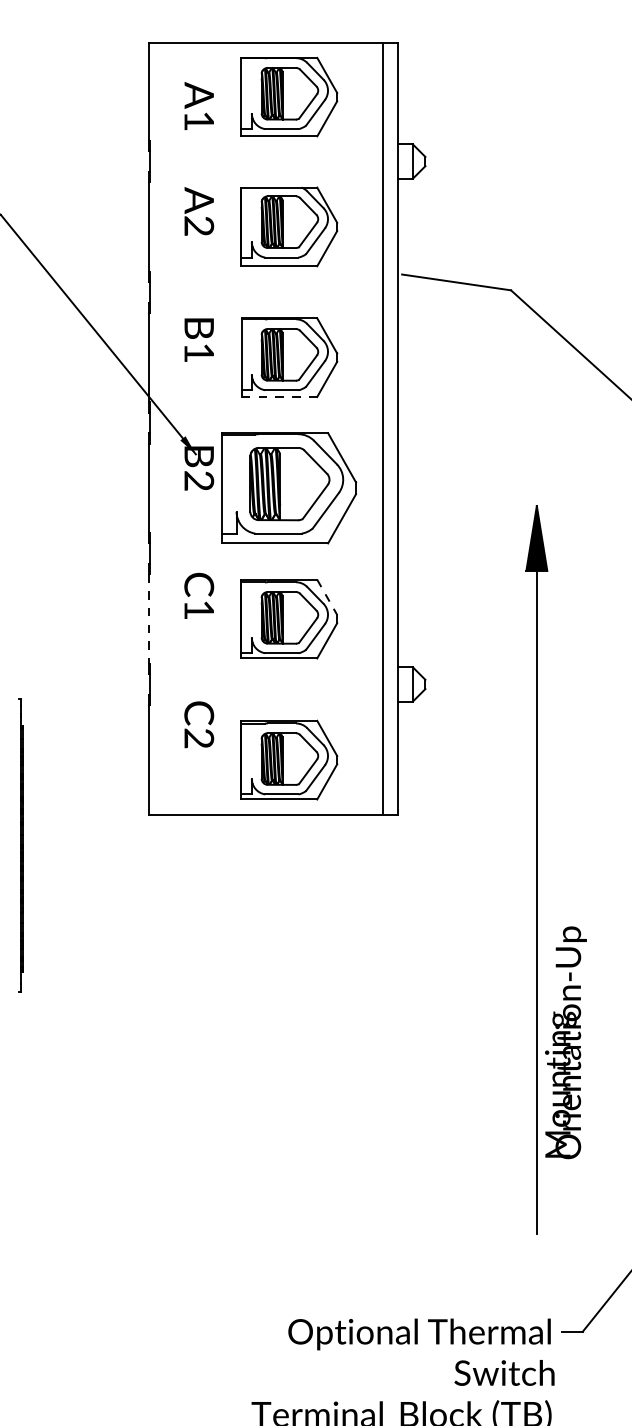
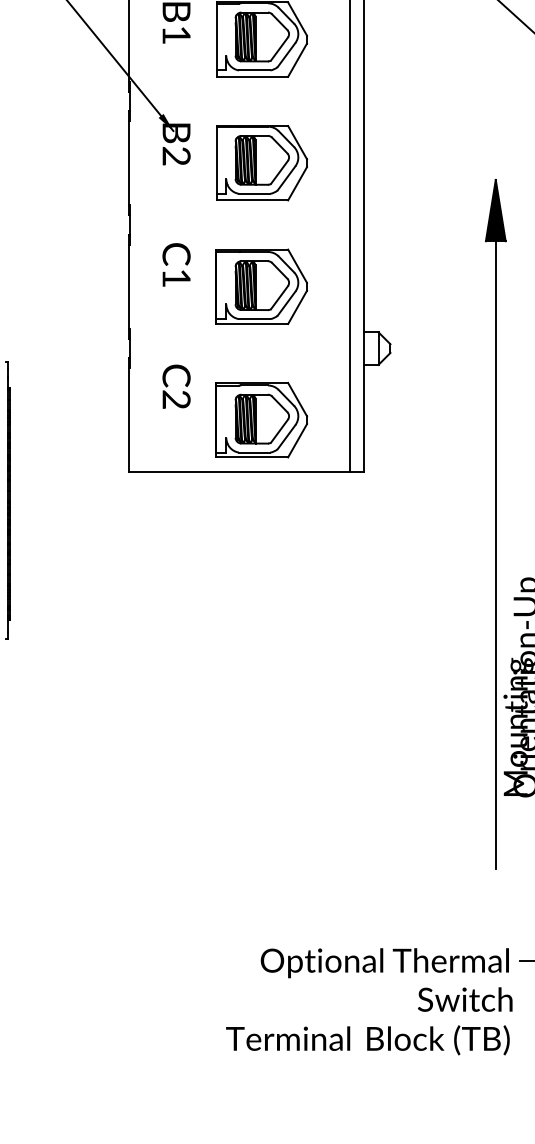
line: (279, 396) -> (252, 76), dashed -> solid
part: (289, 488) -> (261, 163), size x0.71
line: (327, 597) -> (297, 266), dashed -> solid
line: (148, 619) -> (128, 287), dashed -> solid

